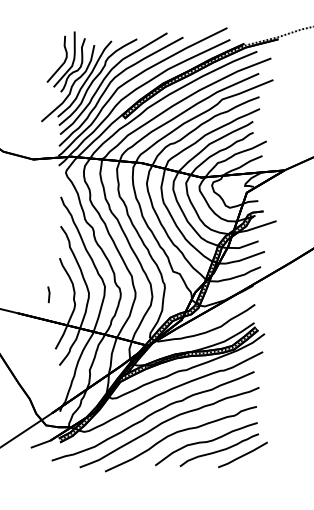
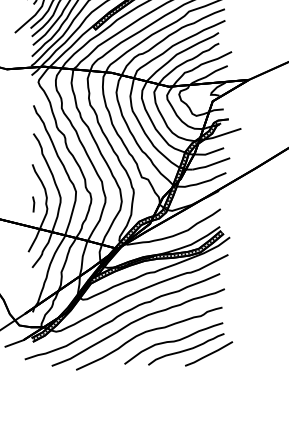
line: (48, 294) -> (33, 204), moved

